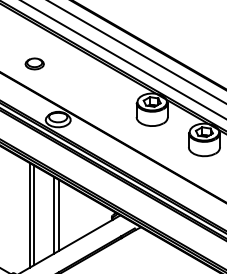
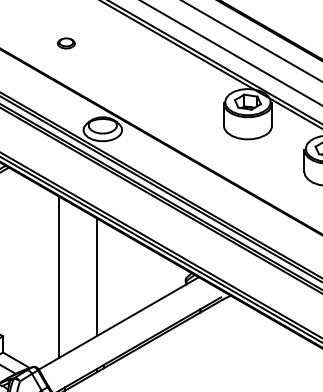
part: (34, 63) -> (66, 42), size x0.6
line: (59, 214) -> (104, 275), removed
line: (33, 215) -> (64, 277), removed

